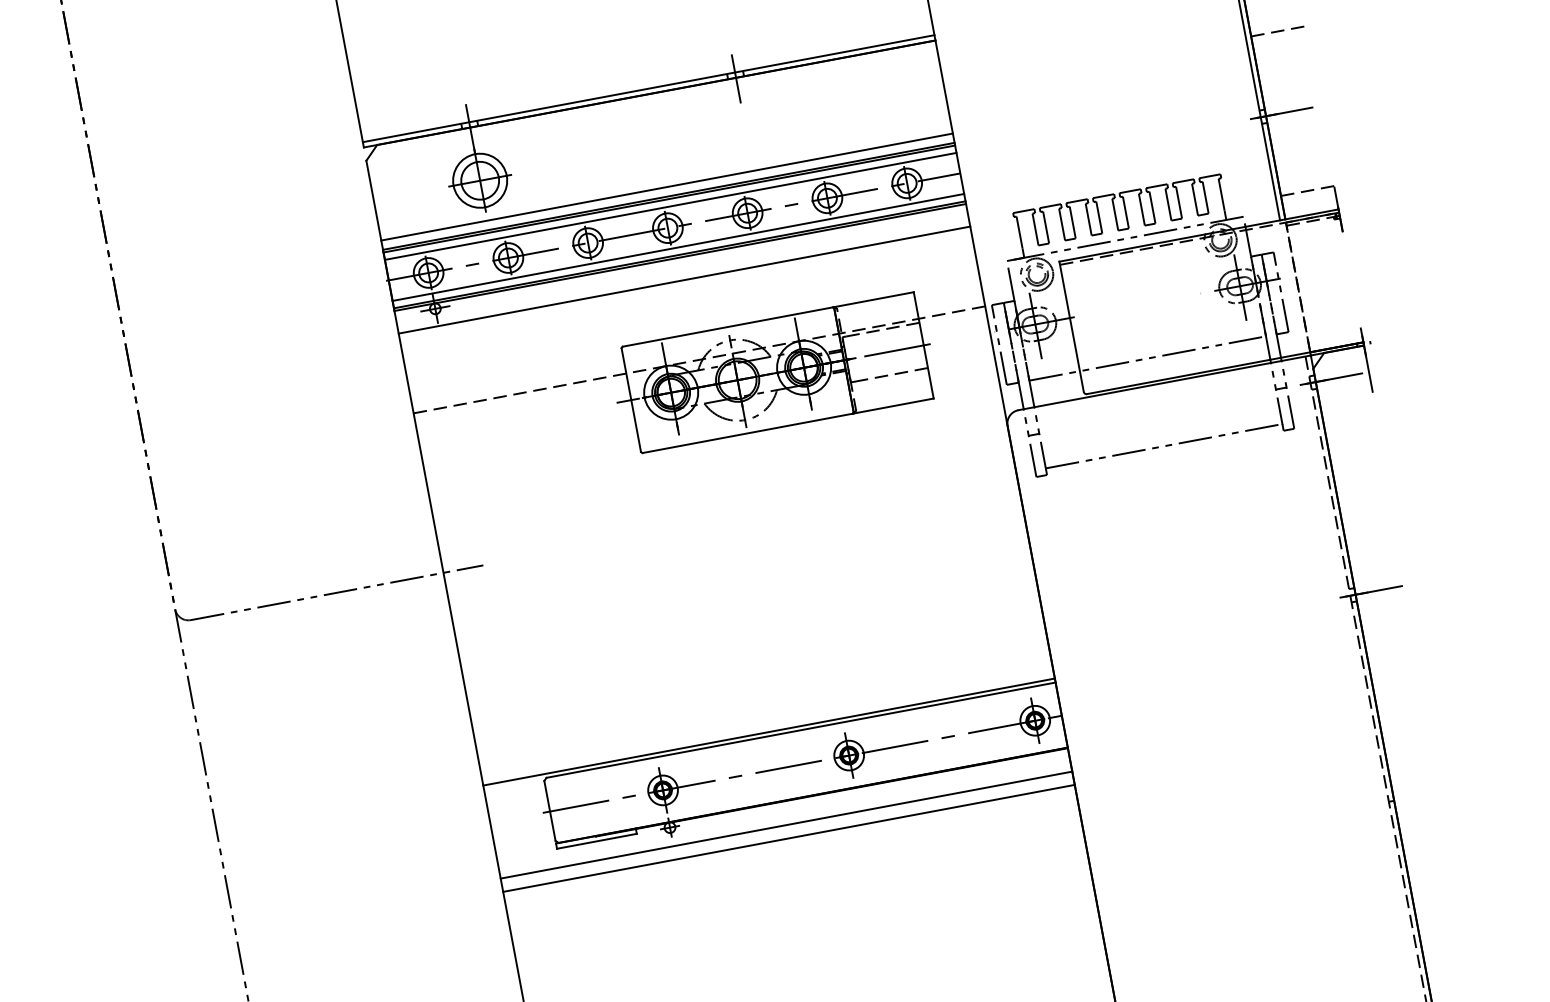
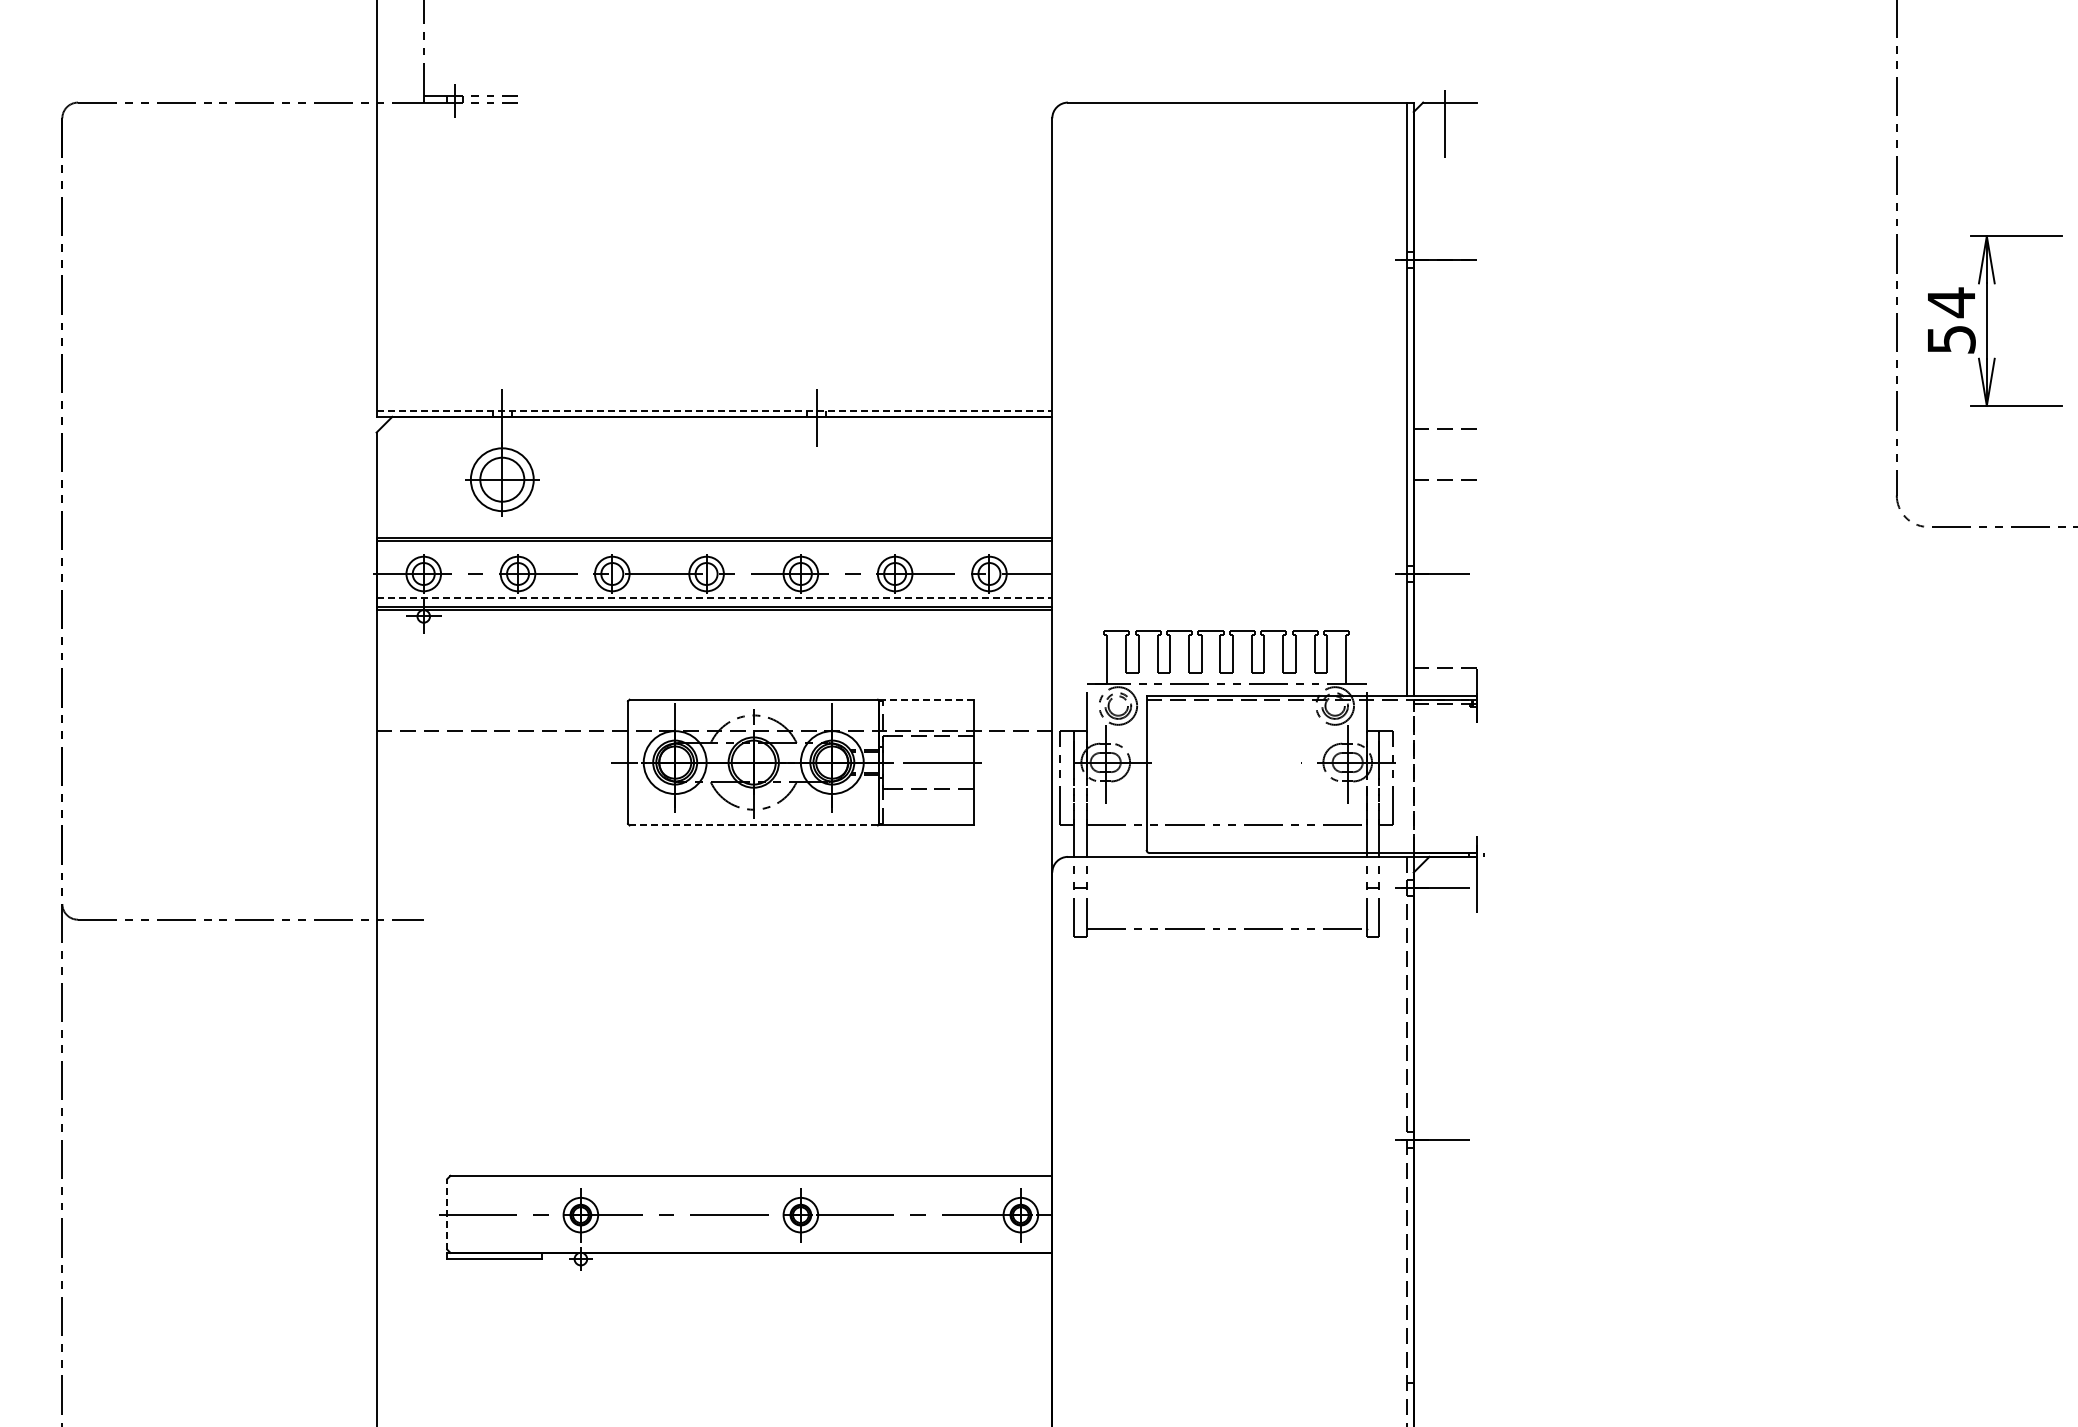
line: (648, 88) -> (714, 410), solid -> dashed
line: (667, 186) -> (714, 526), removed
line: (670, 206) -> (714, 549), removed
line: (678, 247) -> (714, 598), solid -> dashed
line: (684, 279) -> (714, 636), removed
line: (873, 299) -> (926, 699), solid -> dashed
line: (747, 433) -> (753, 825), solid -> dashed
line: (769, 732) -> (714, 1171), removed
line: (549, 810) -> (447, 1213), solid -> dashed
line: (786, 825) -> (714, 1281), removed
line: (788, 838) -> (714, 1296), removed

